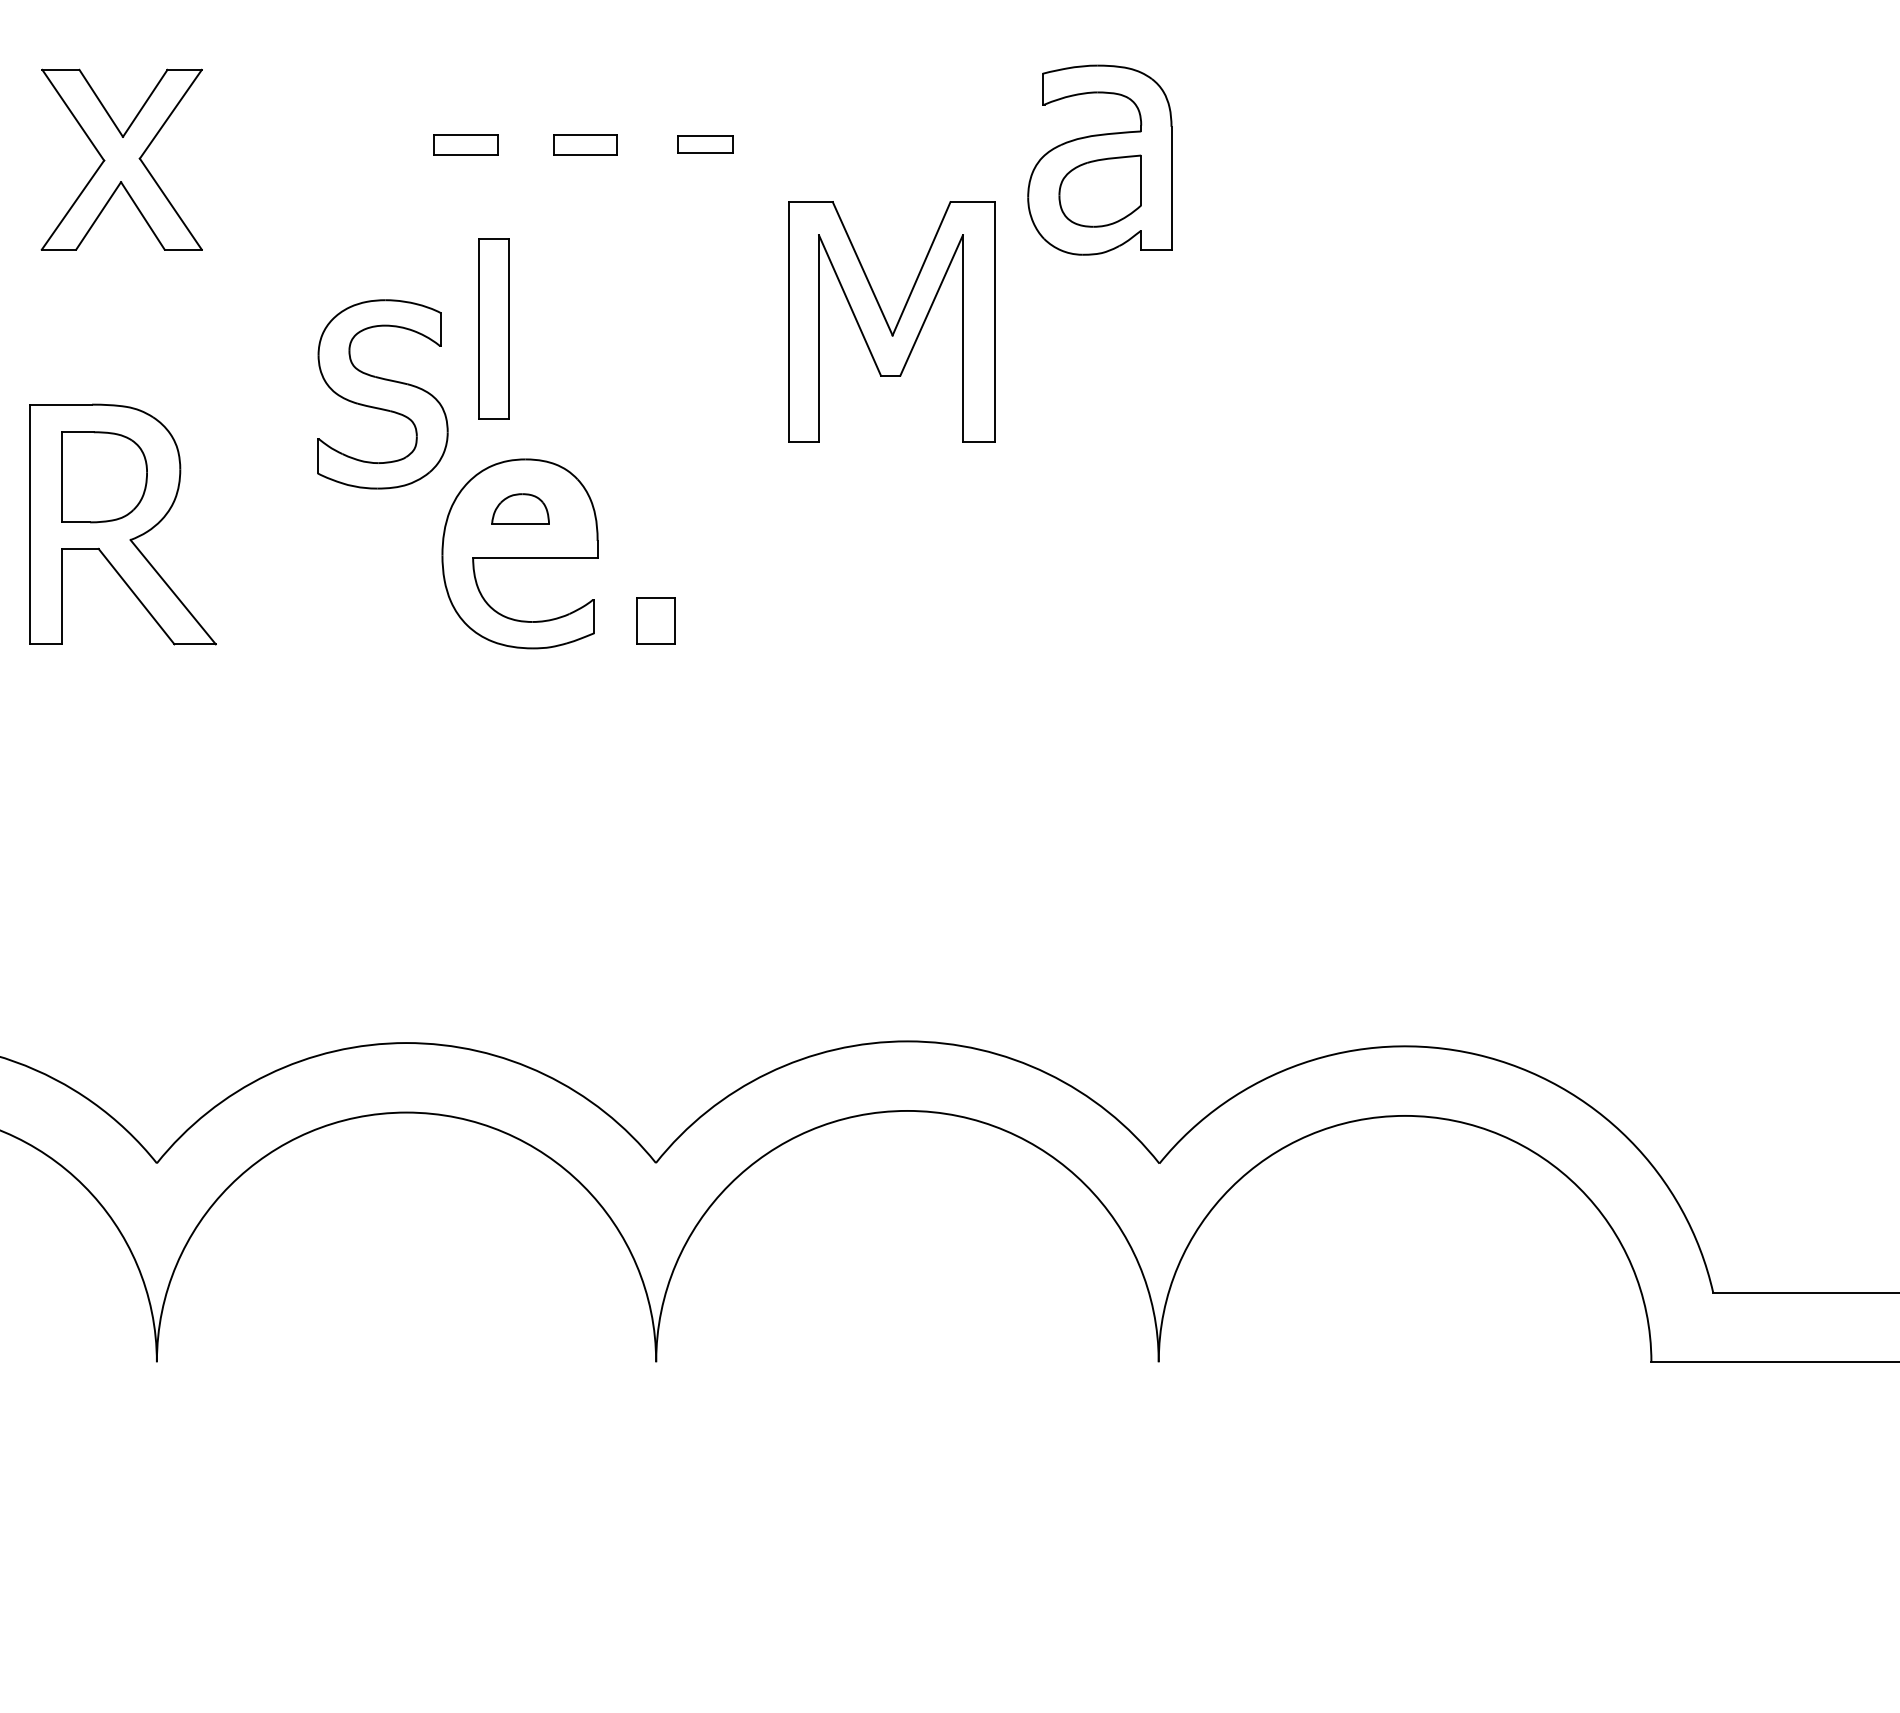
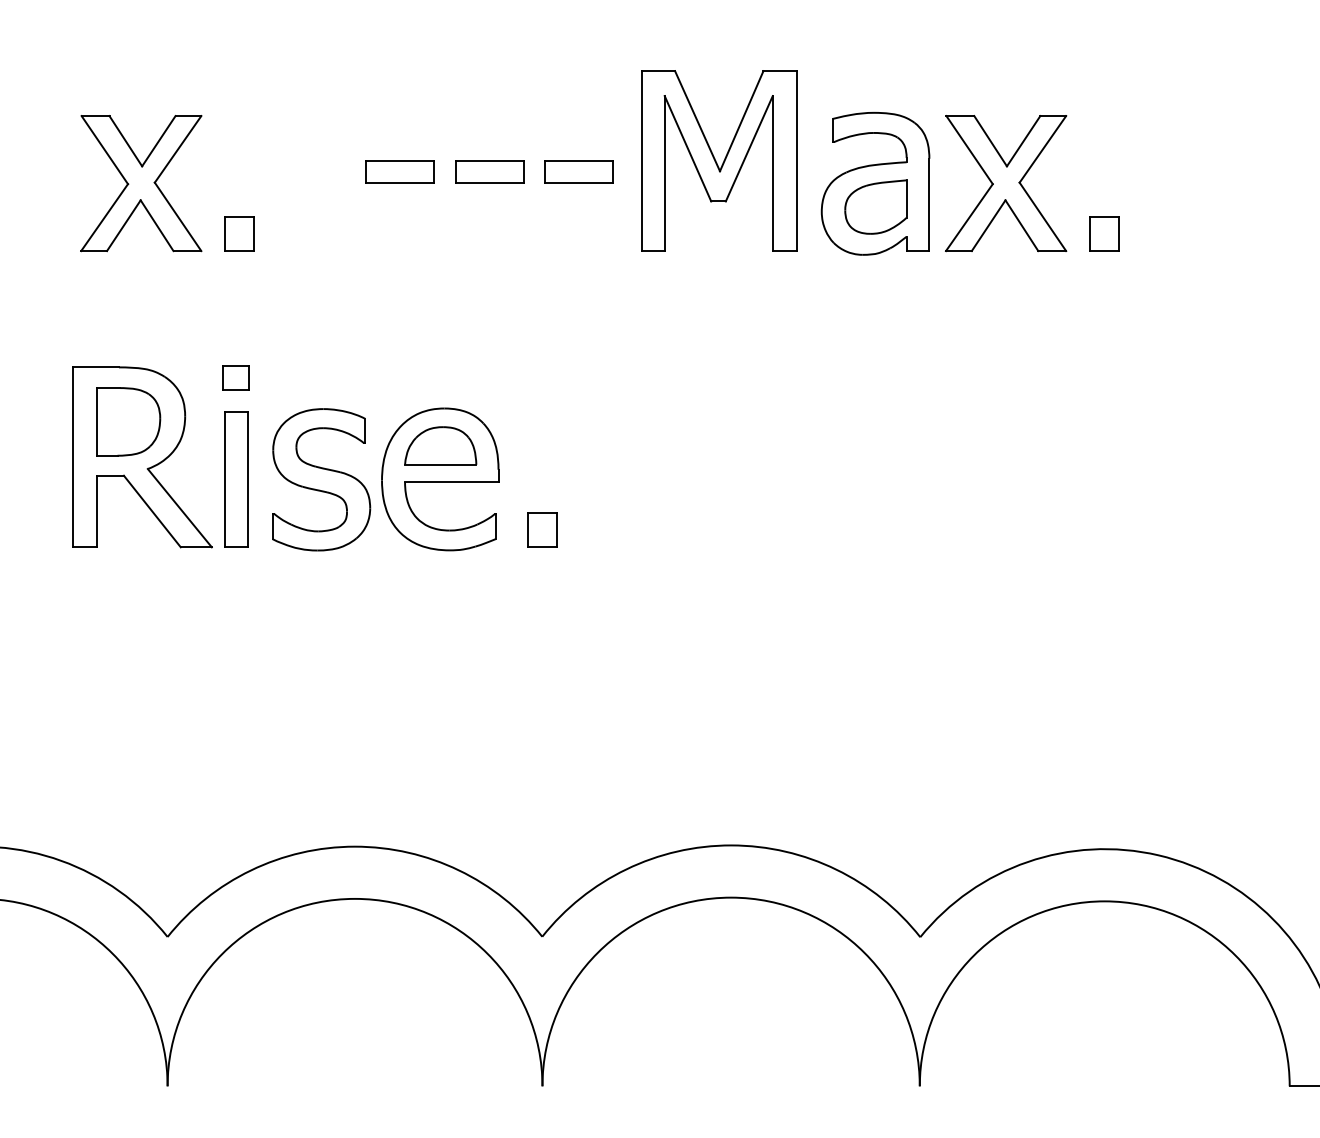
part: (465, 144) -> (399, 172), size x1.43
part: (585, 144) -> (489, 172), size x1.43
part: (705, 144) -> (579, 172), size x1.67
part: (1273, 159) -> (1005, 183), added
part: (252, 226) -> (239, 233), added
part: (1404, 226) -> (1104, 233), added
part: (891, 321) -> (719, 160), moved
part: (493, 328) -> (235, 479), moved
part: (382, 394) -> (321, 479), moved
part: (248, 418) -> (236, 377), added
part: (520, 508) -> (440, 445), size x1.67

